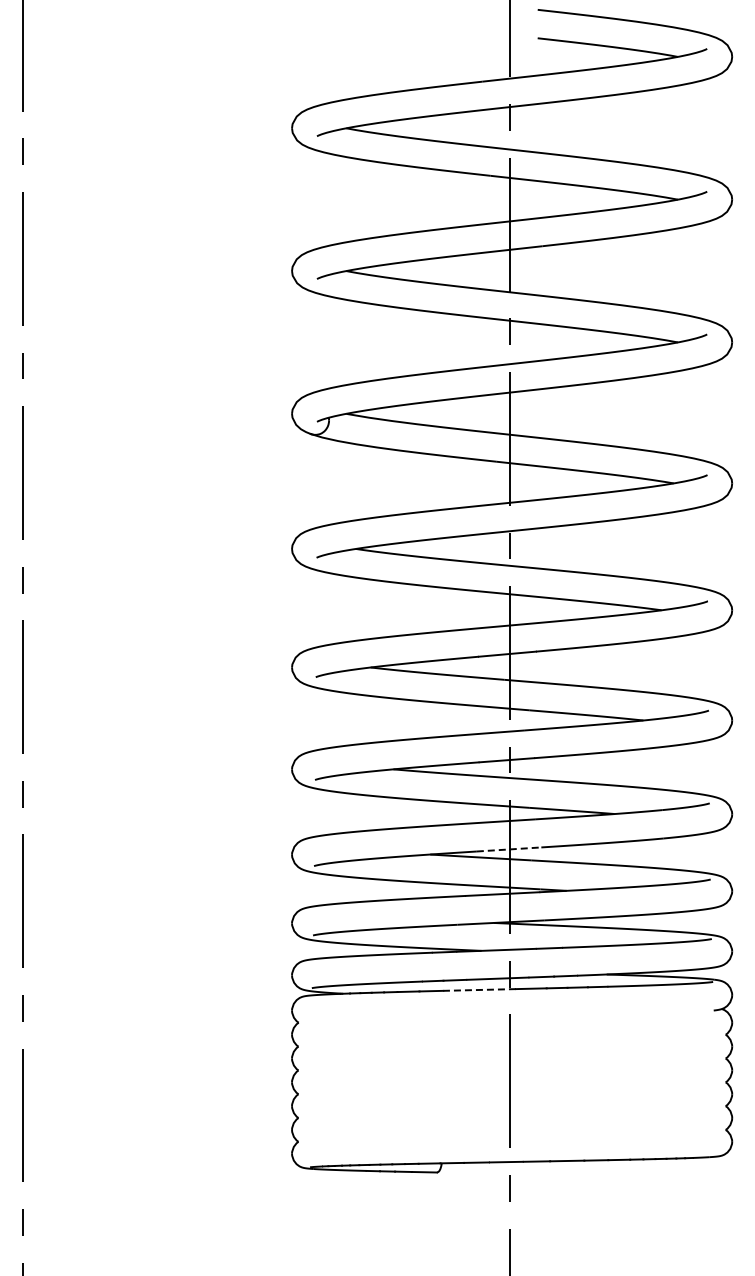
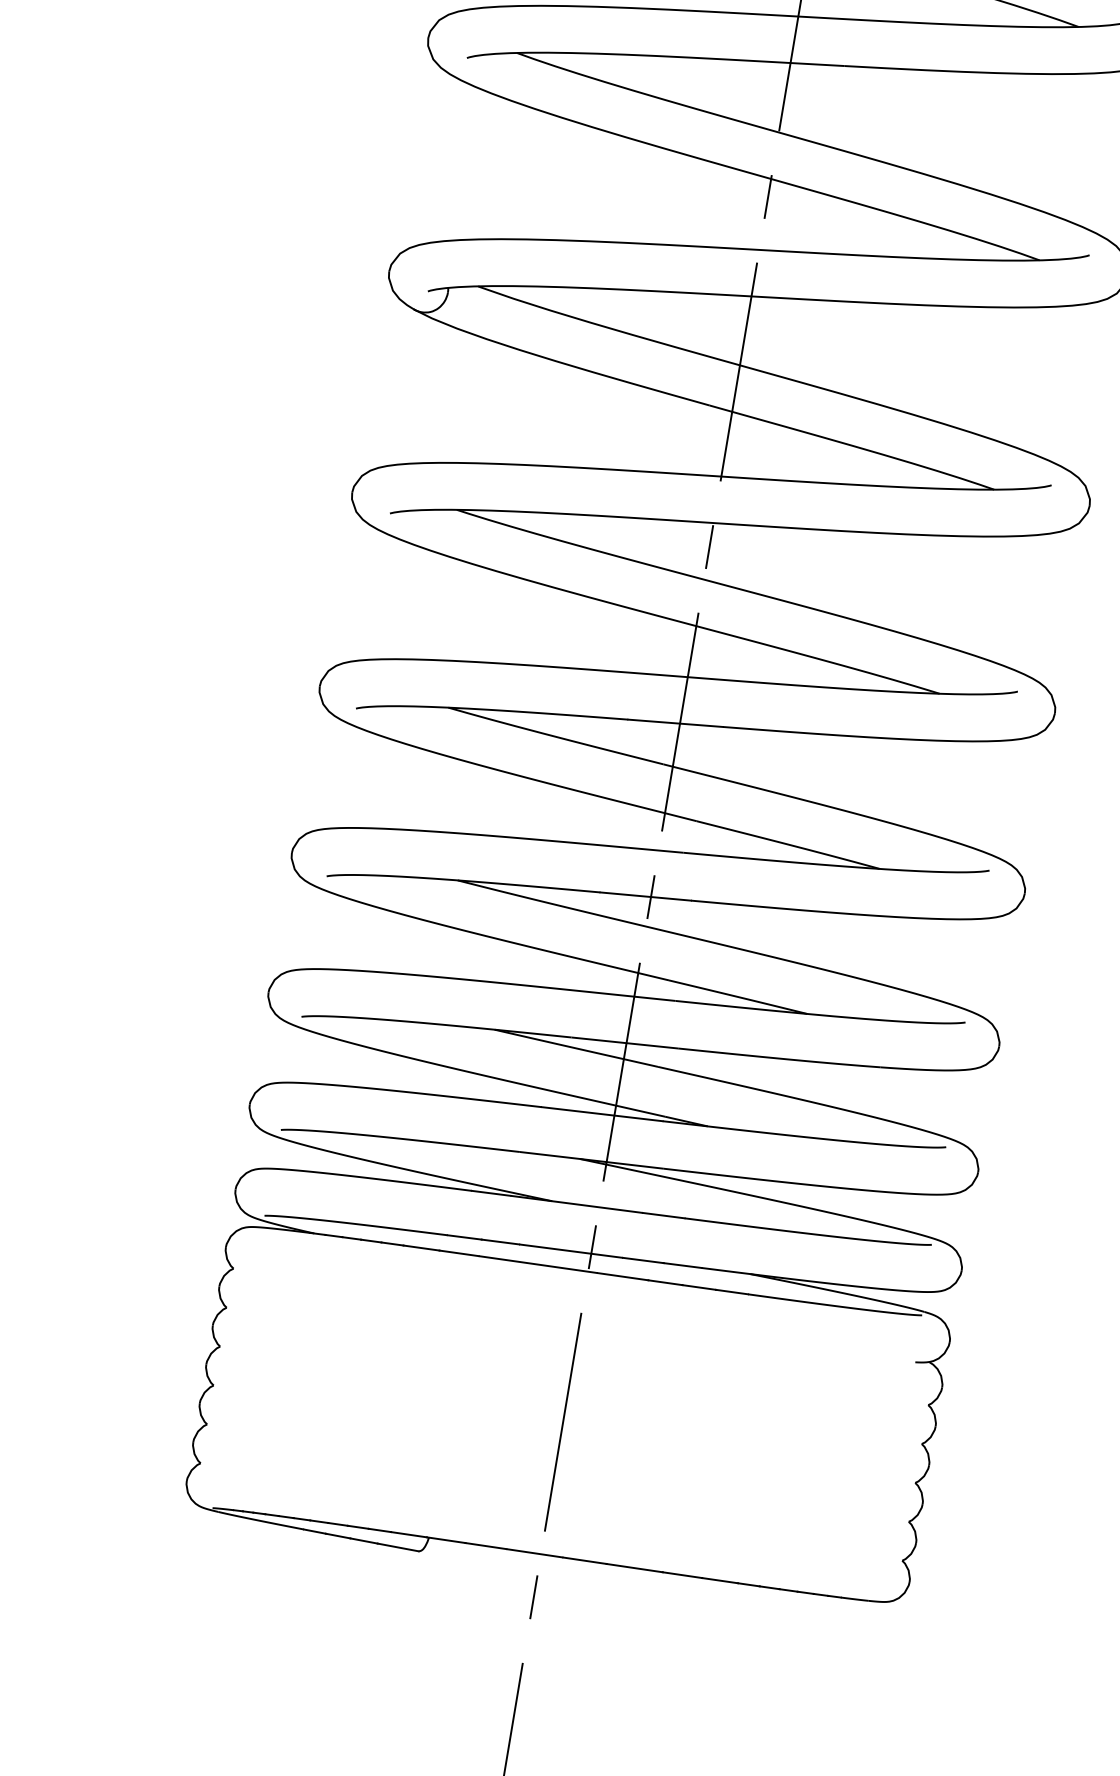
line: (509, 849) -> (625, 1043), dashed -> solid
line: (481, 989) -> (541, 1264), dashed -> solid

